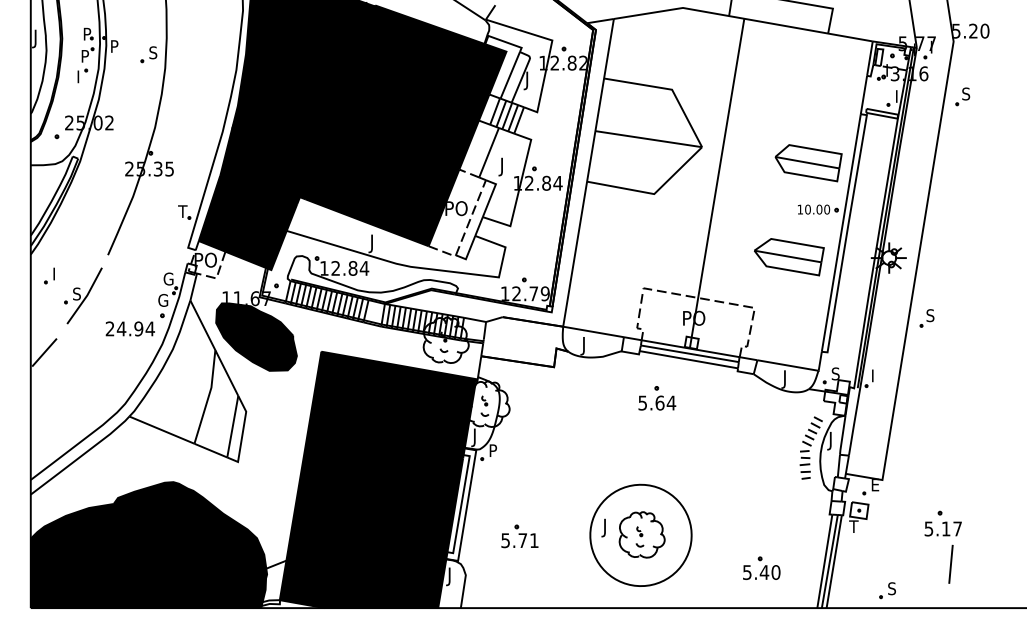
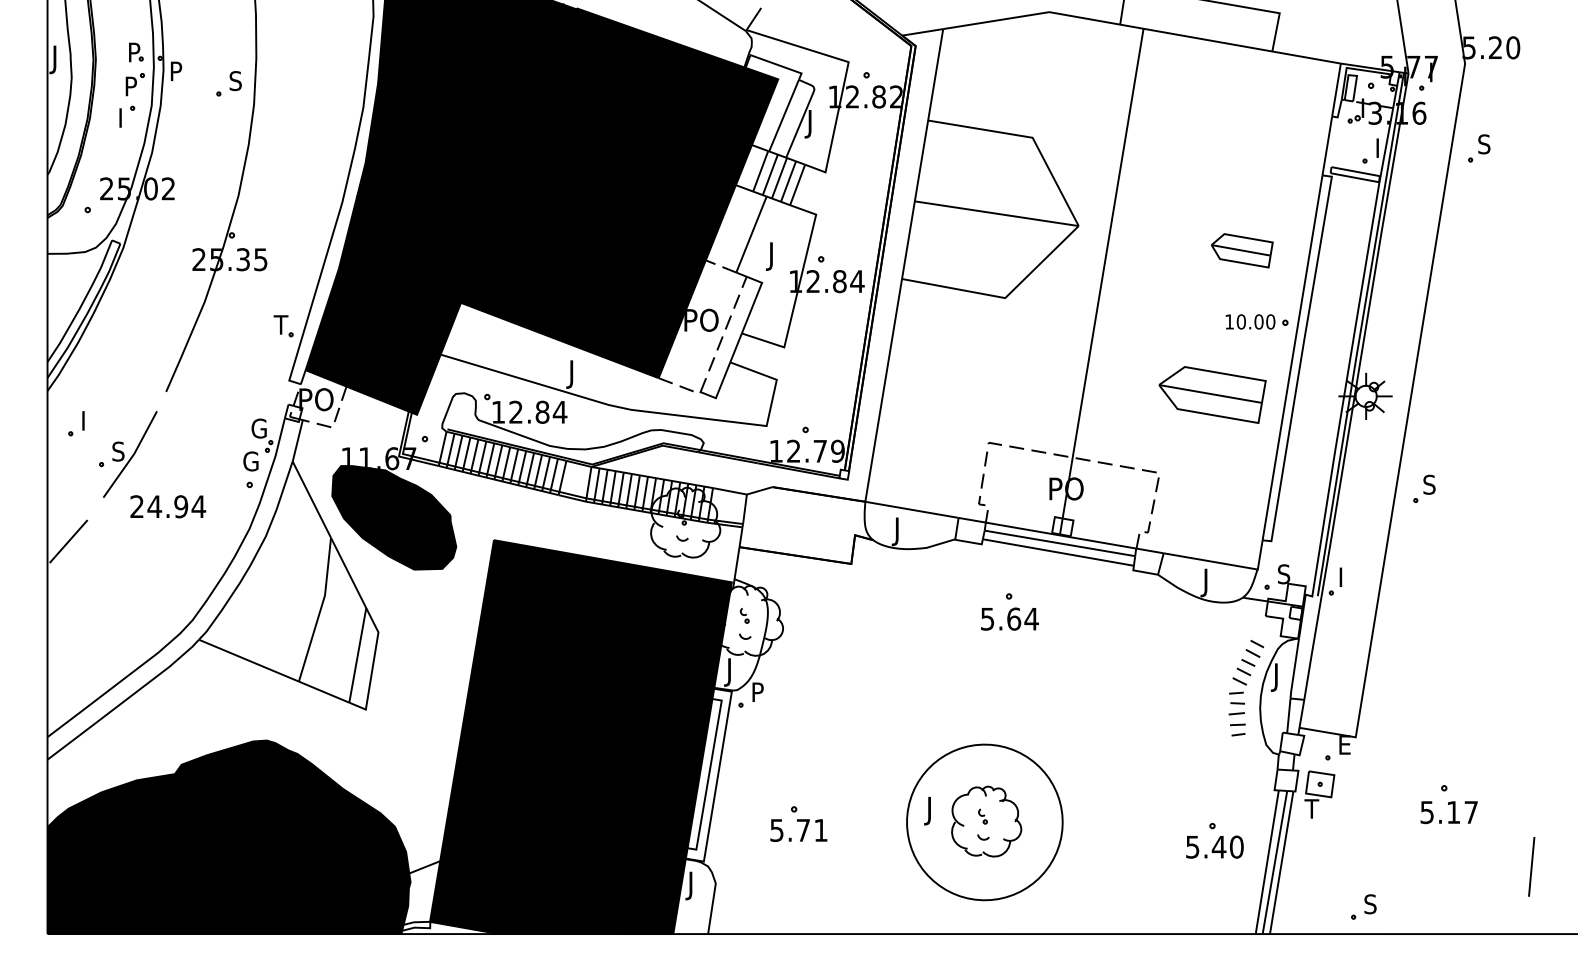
part: (808, 163) -> (1242, 251), size x0.6
text: (129, 328) -> (166, 506), moved
line: (950, 563) -> (1530, 865), moved
part: (761, 567) -> (1214, 839), moved

